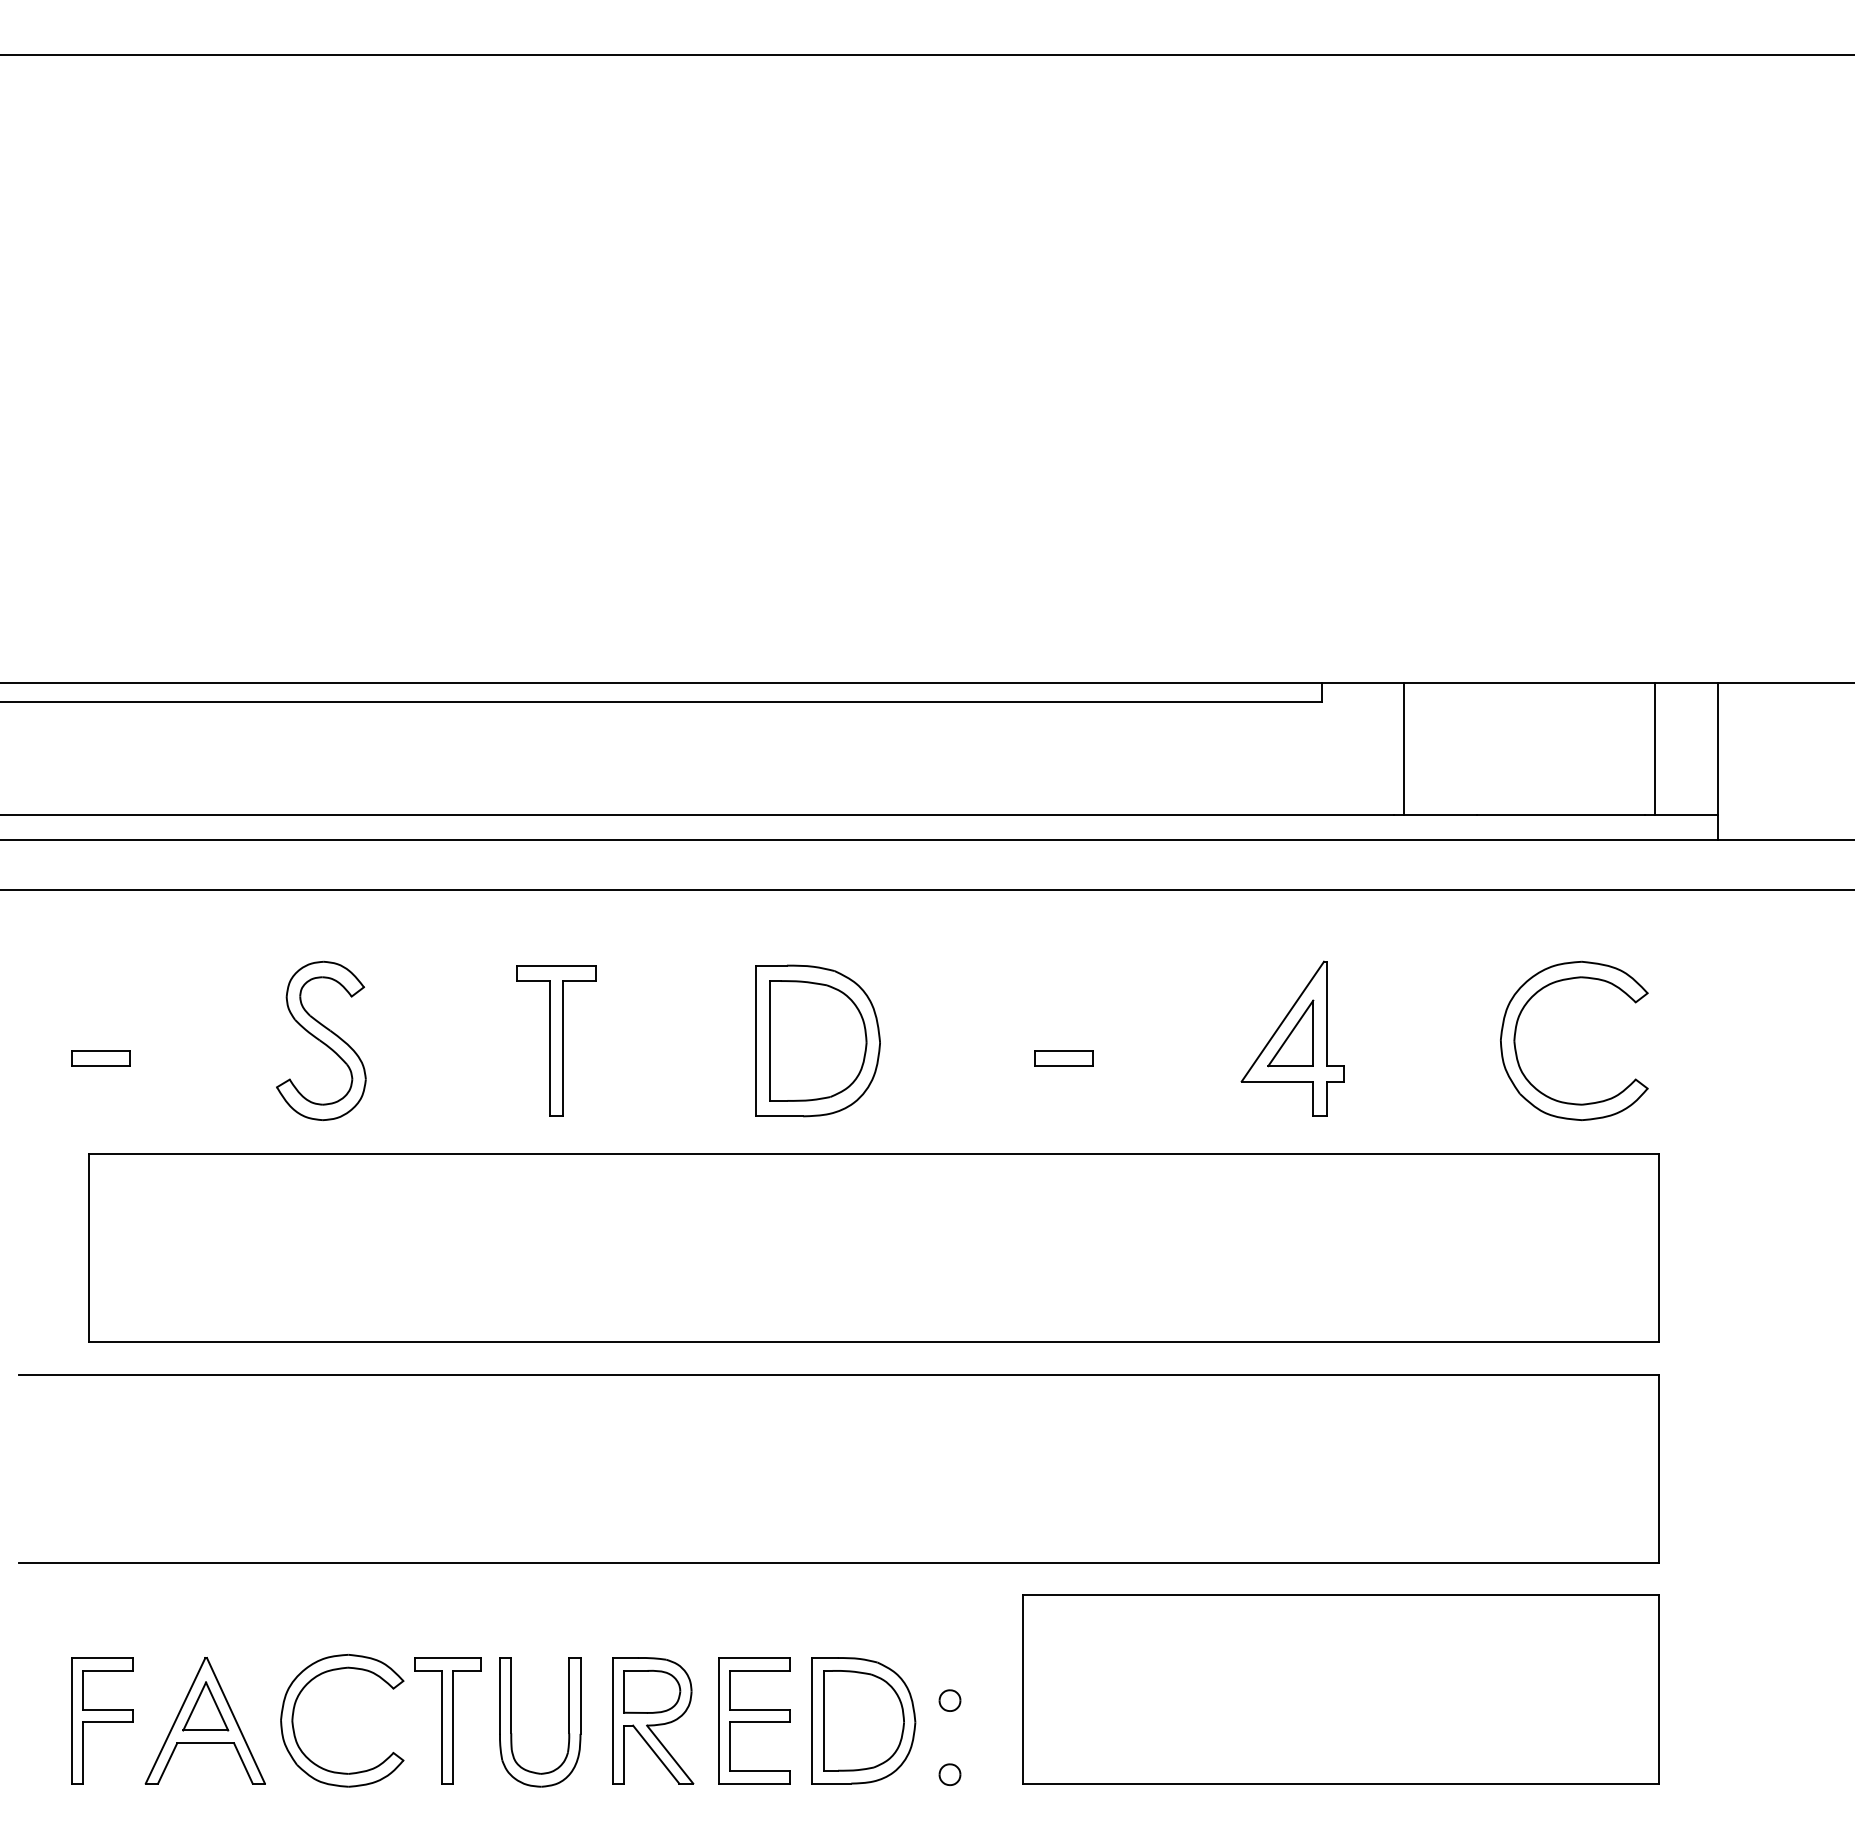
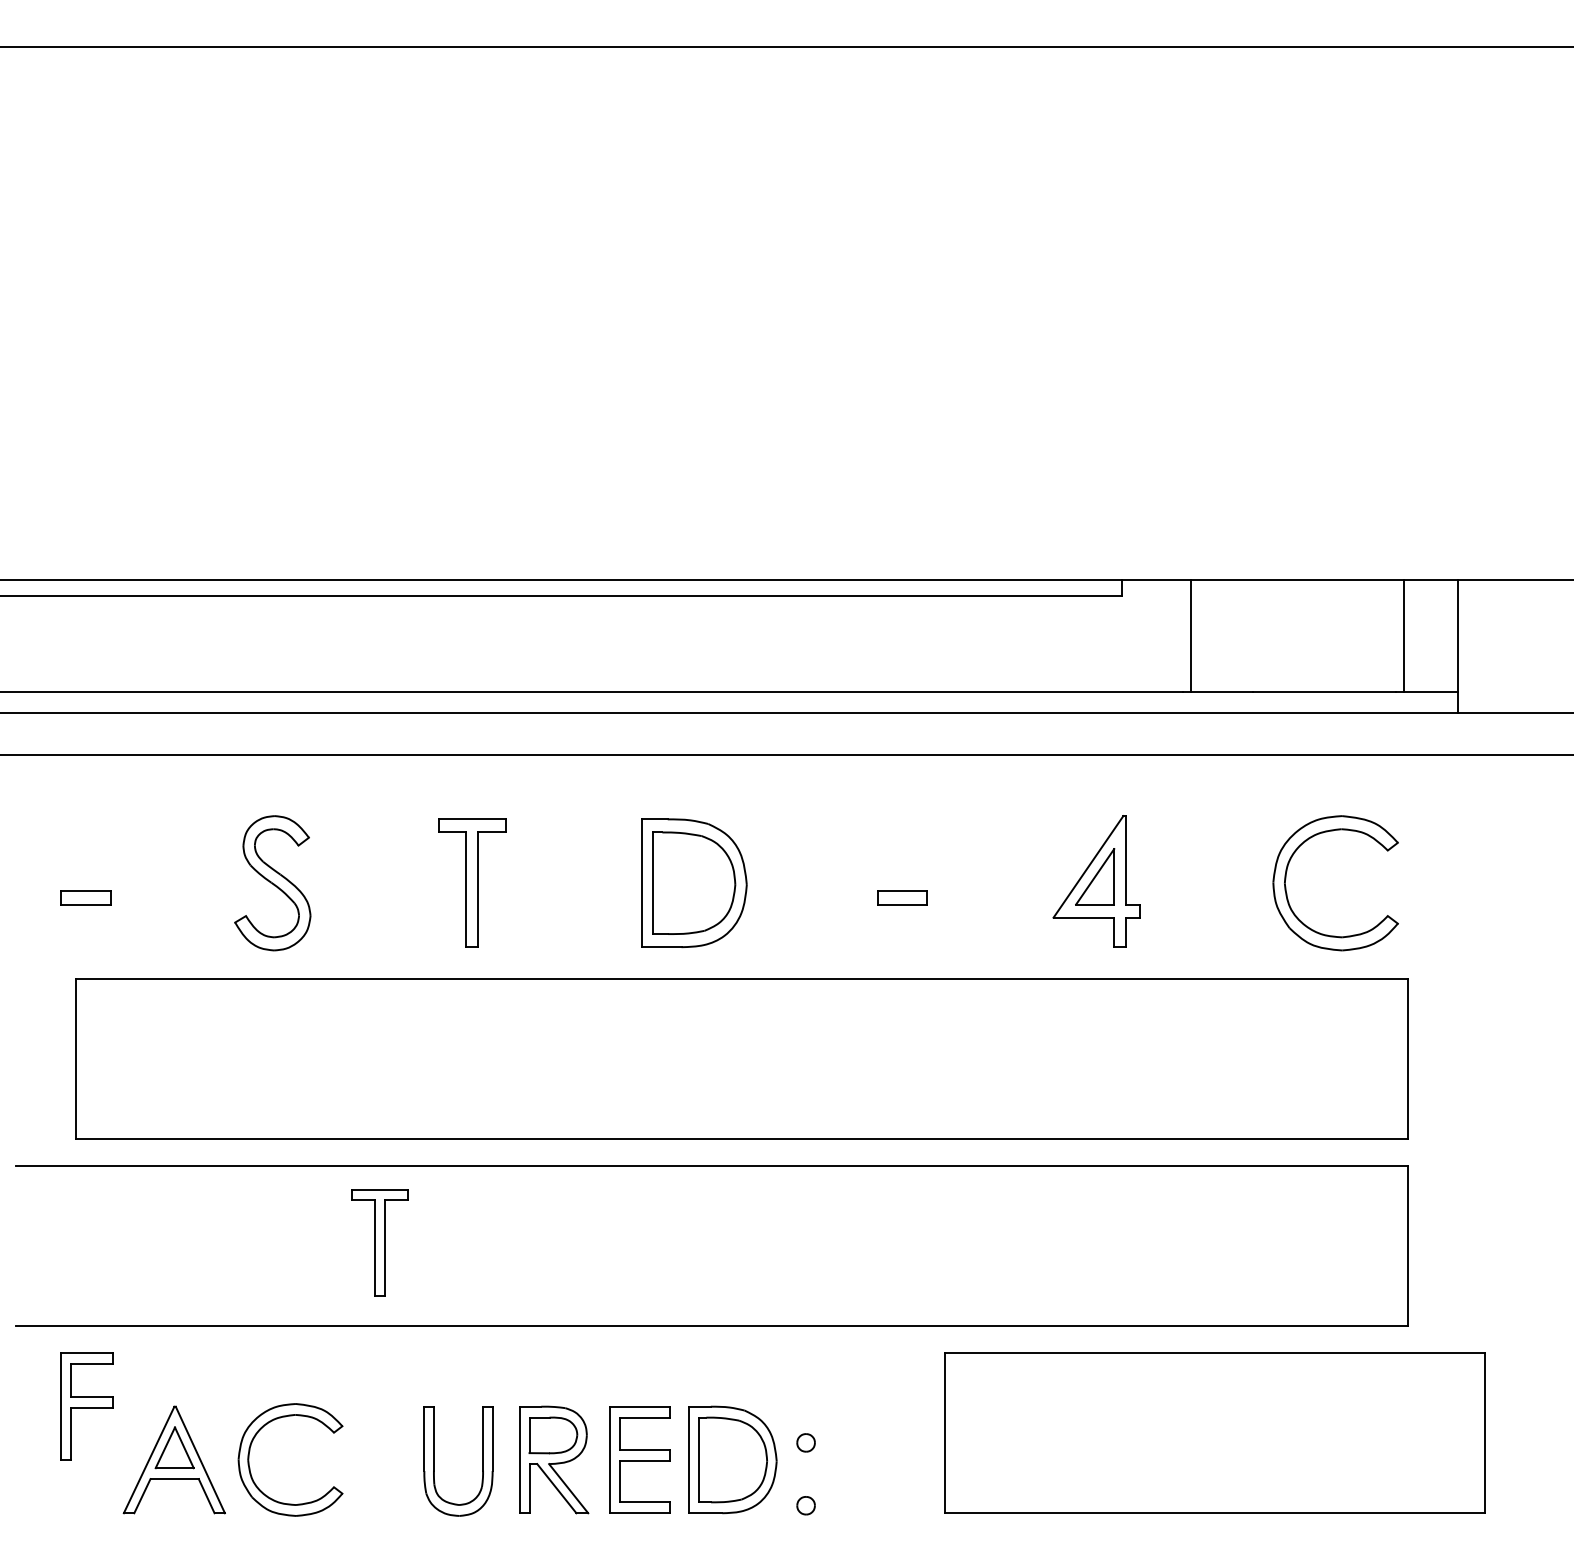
part: (1340, 1689) -> (1214, 1433), moved
part: (102, 1720) -> (87, 1406), moved
part: (447, 1720) -> (379, 1242), moved

